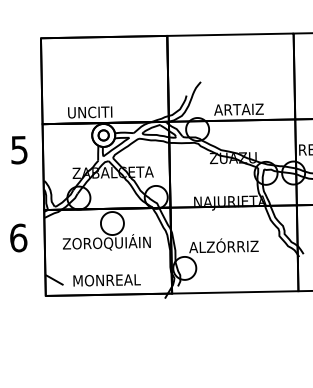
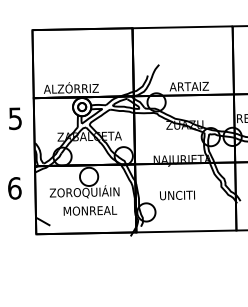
text: (89, 110) -> (70, 87), UNCITI -> ALZÓRRIZ
text: (223, 245) -> (177, 194), ALZÓRRIZ -> UNCITI
text: (106, 280) -> (89, 210), moved

